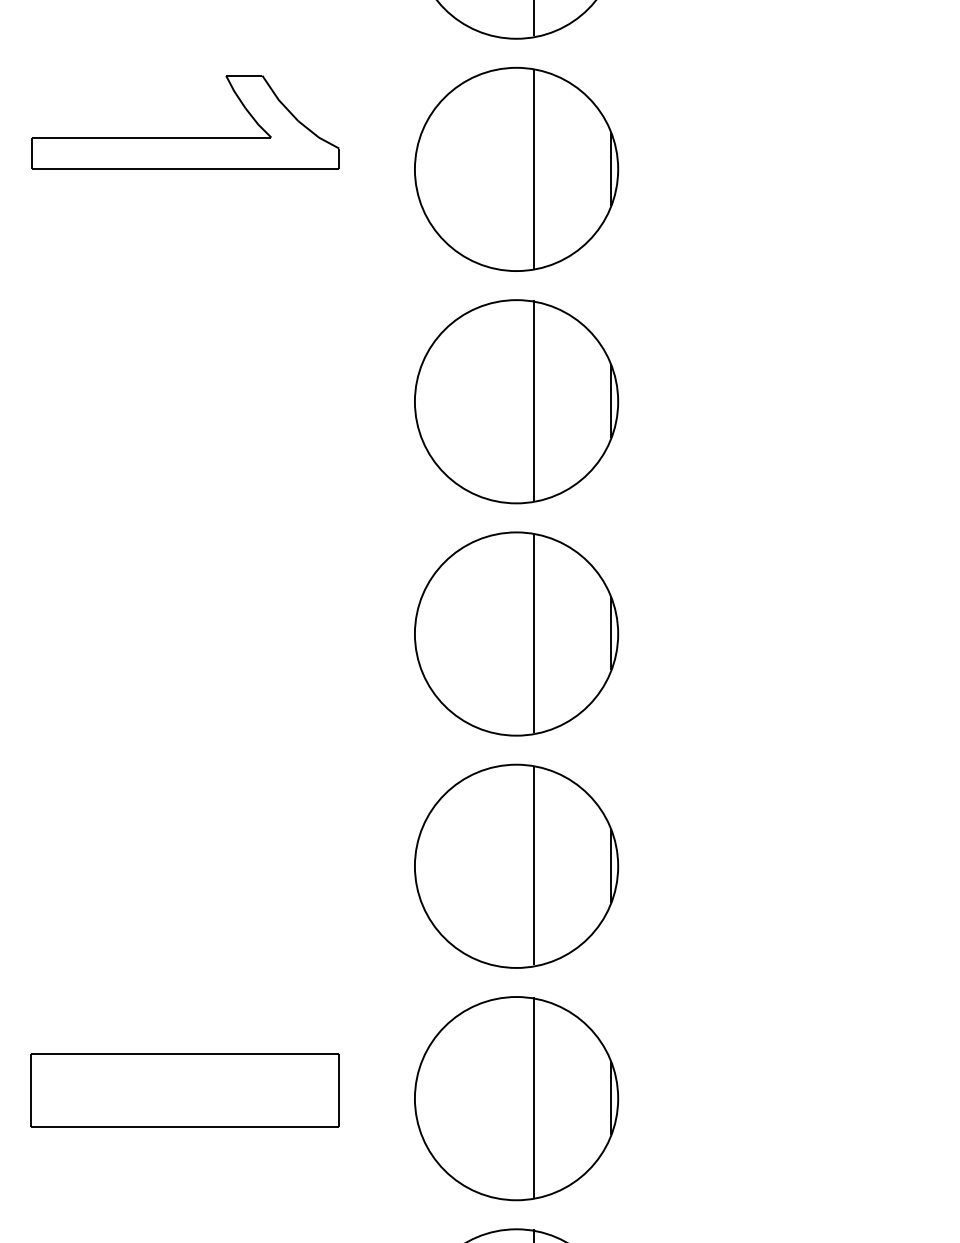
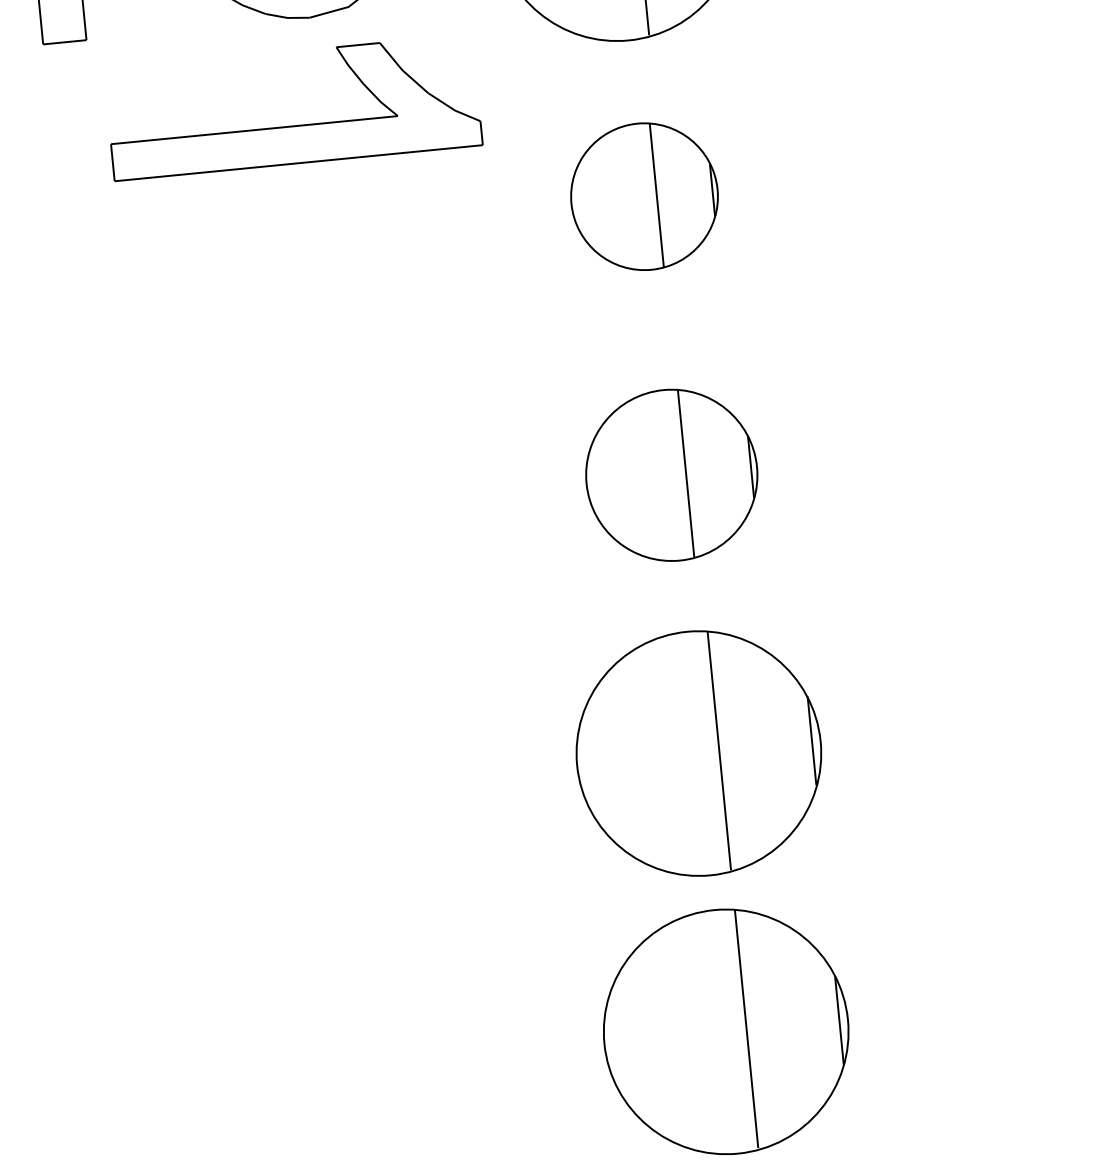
part: (185, 137) -> (295, 126), moved
part: (516, 168) -> (644, 195), size x0.6
part: (516, 401) -> (671, 474), size x0.7

